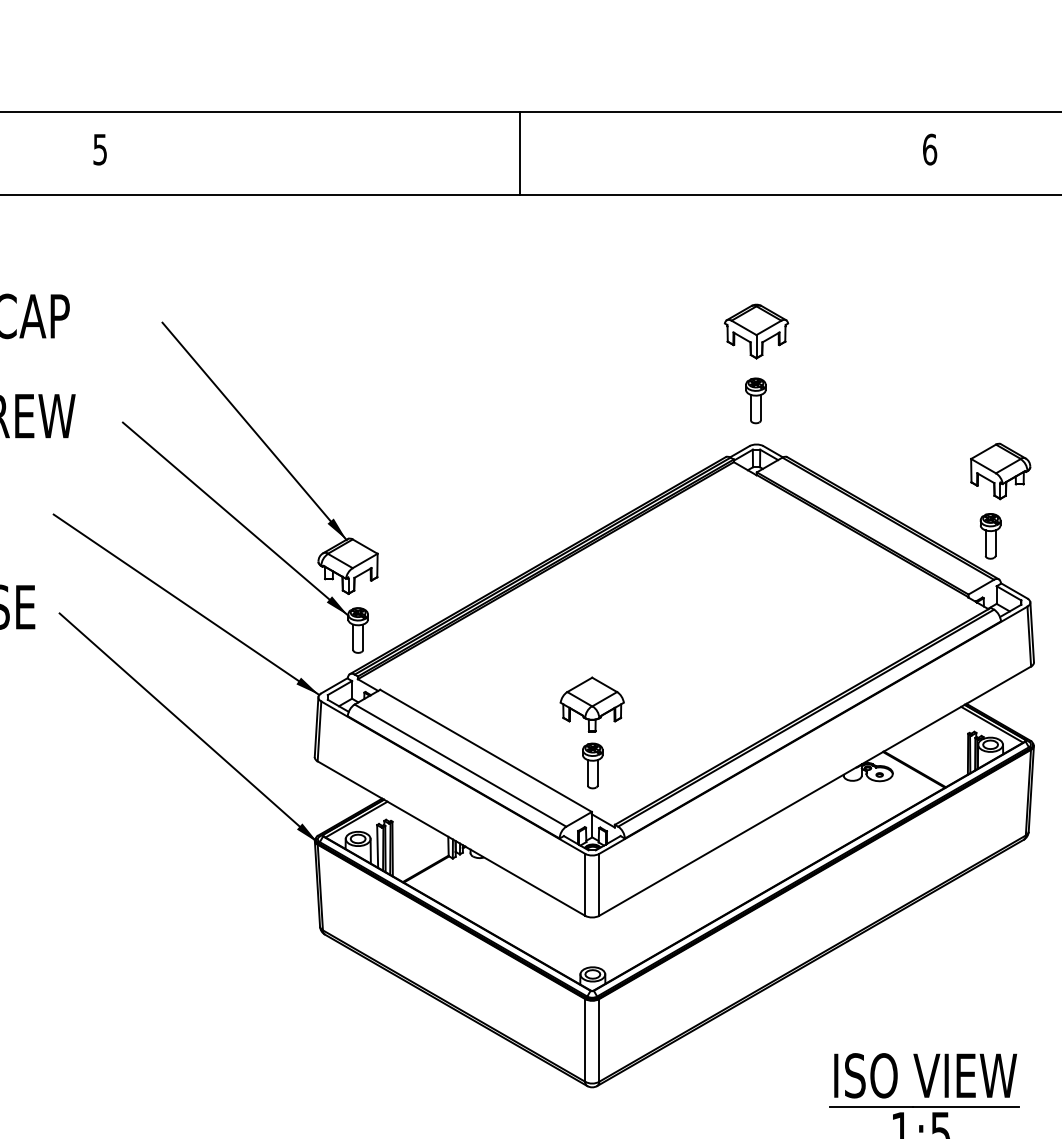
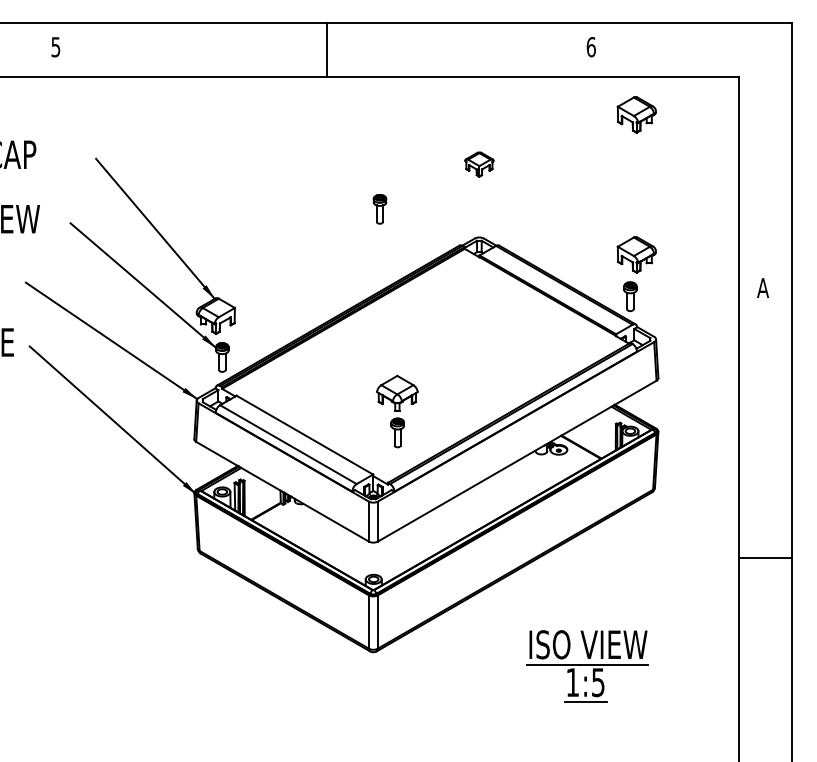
part: (1000, 253) -> (636, 114), added
part: (756, 331) -> (479, 164), size x0.7
part: (755, 401) -> (379, 209), moved
part: (592, 732) -> (397, 411), moved

